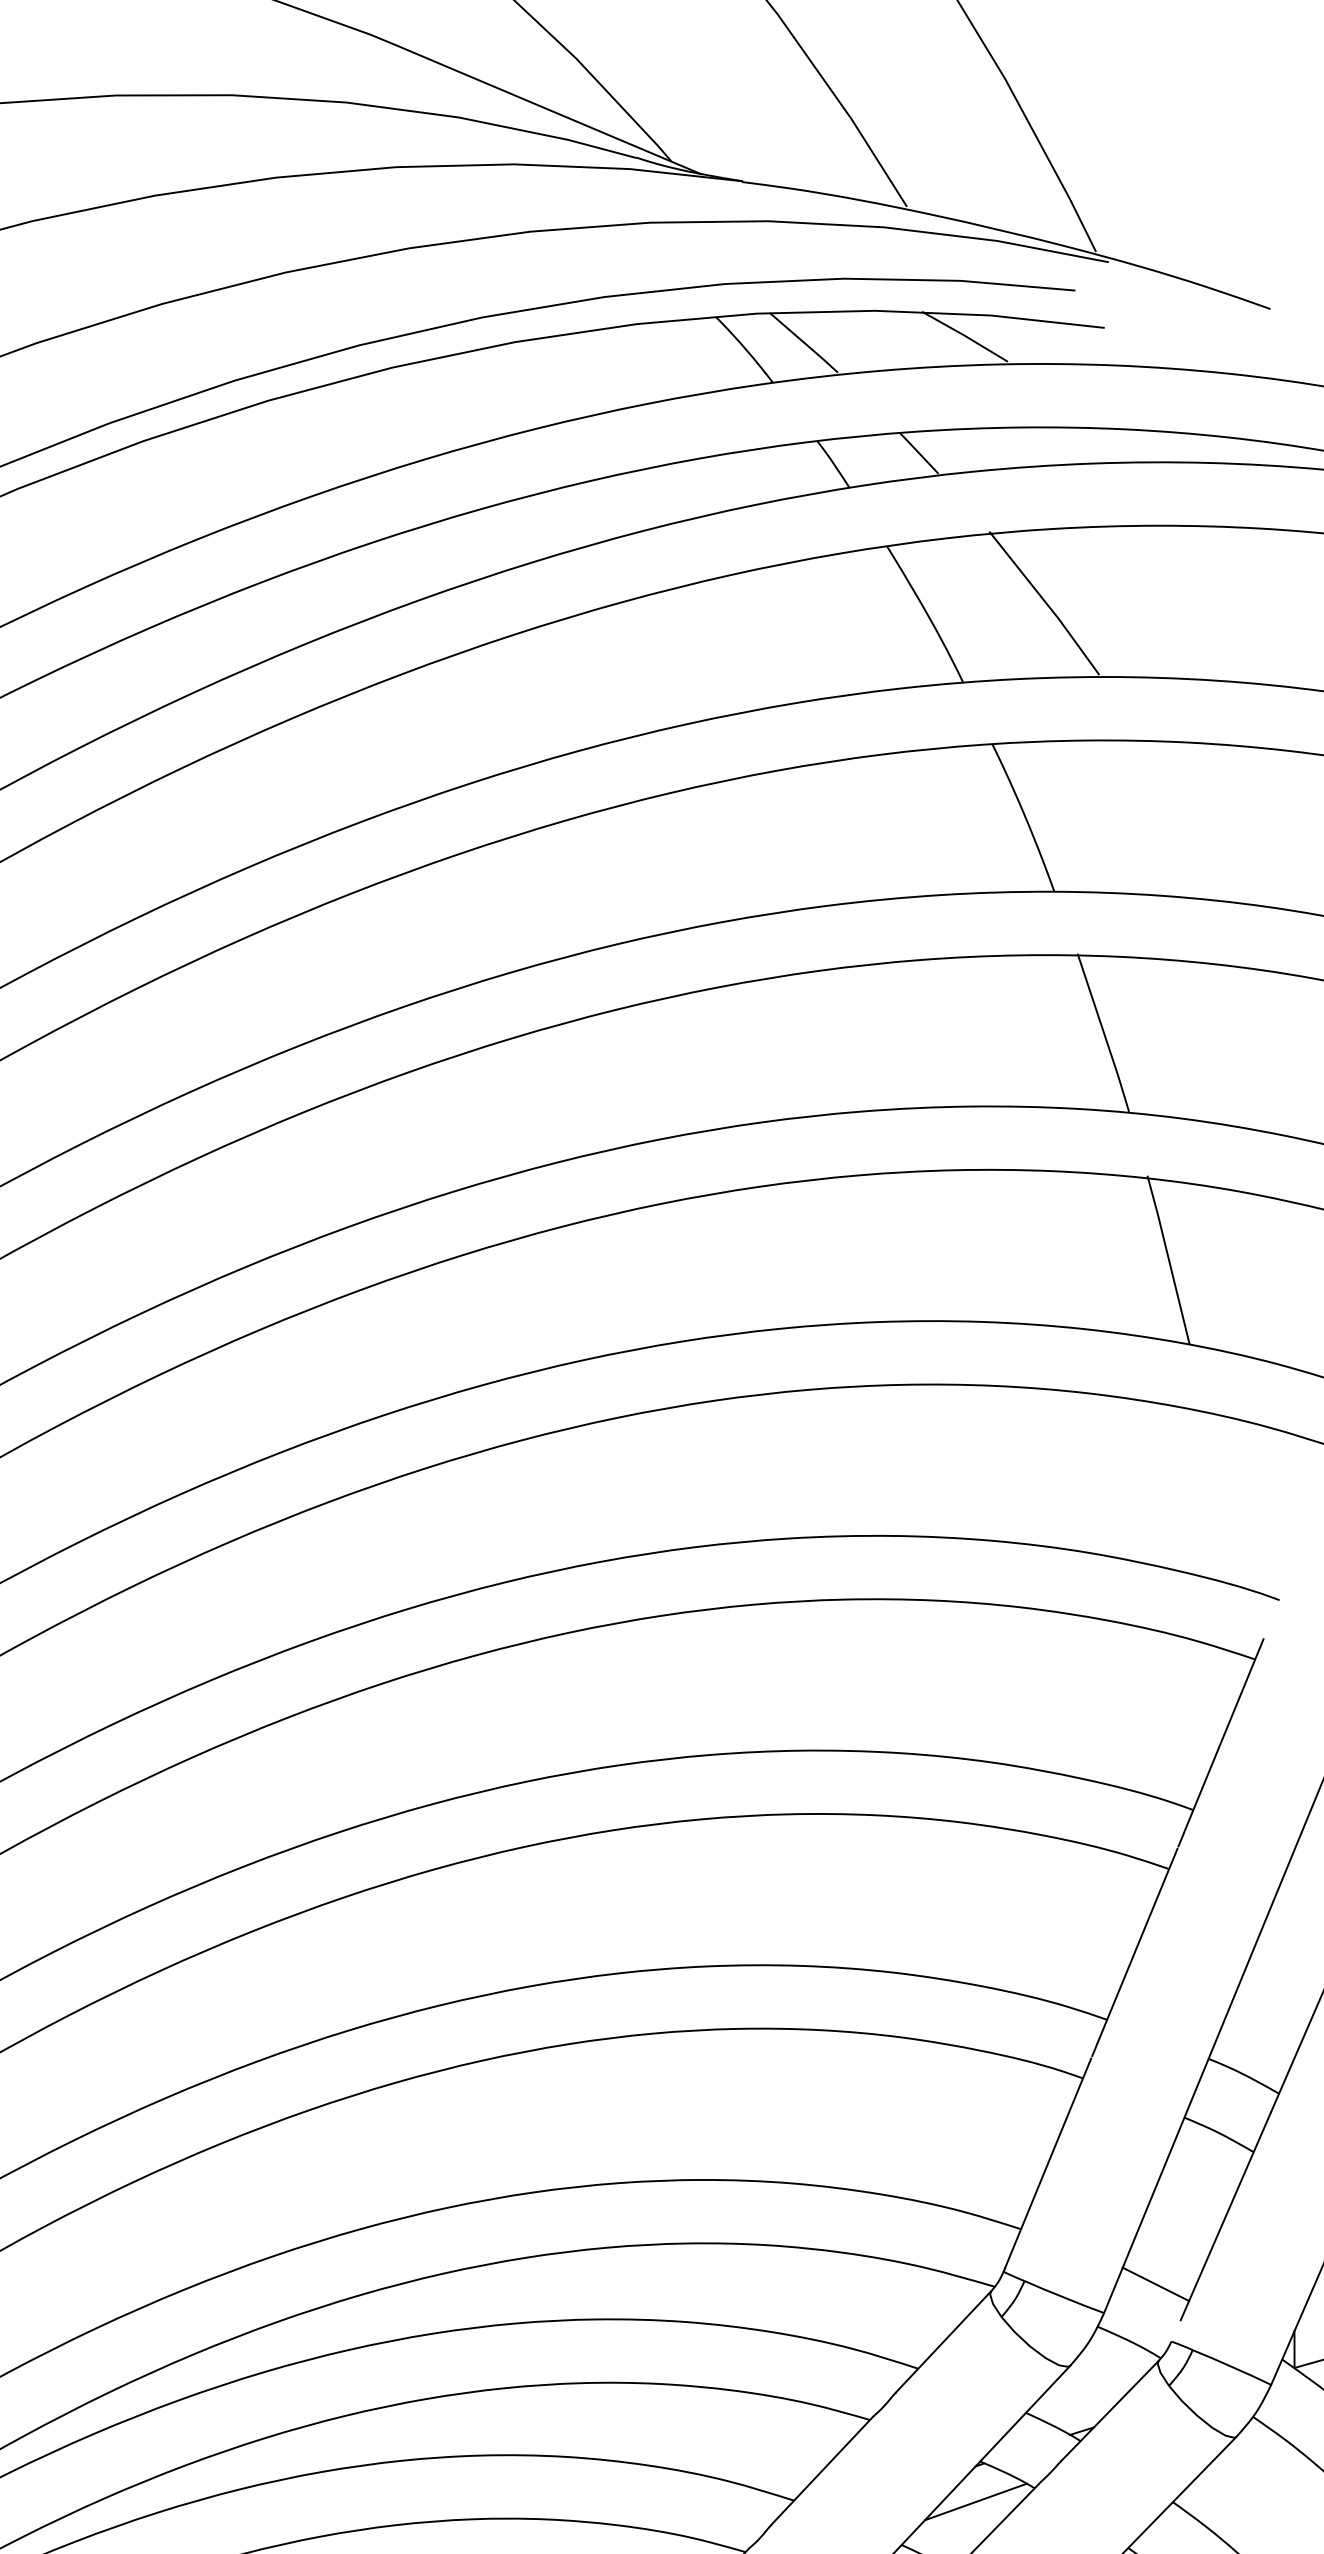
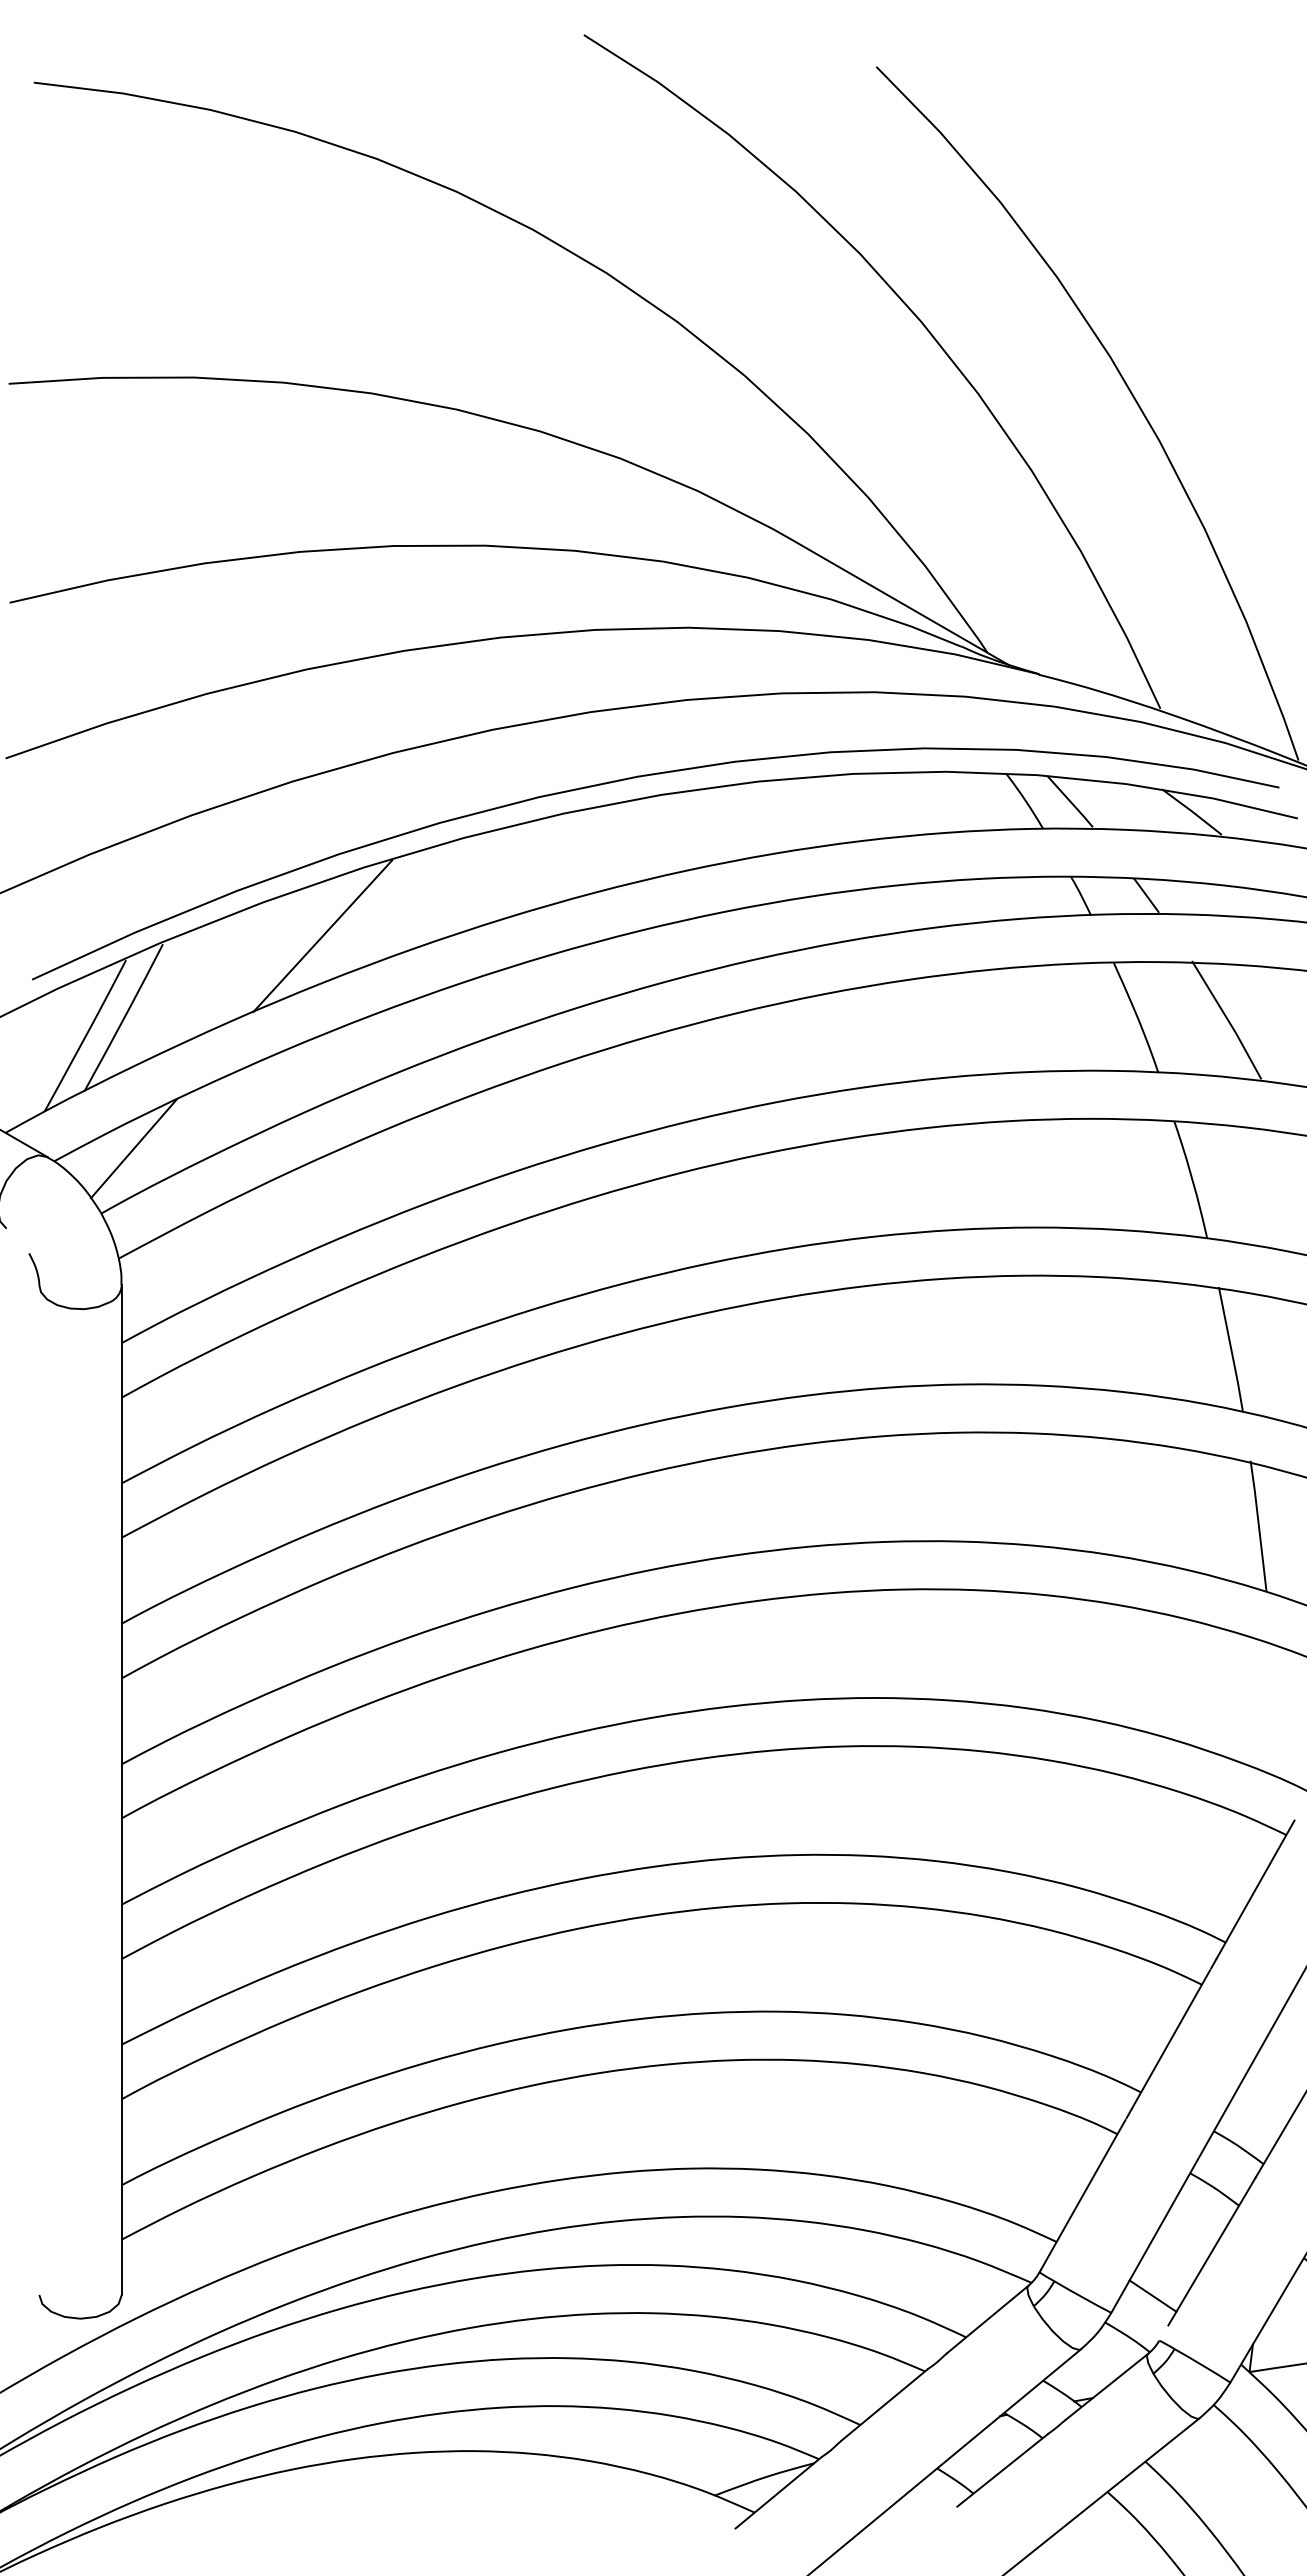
line: (976, 2502) -> (997, 2443), removed

